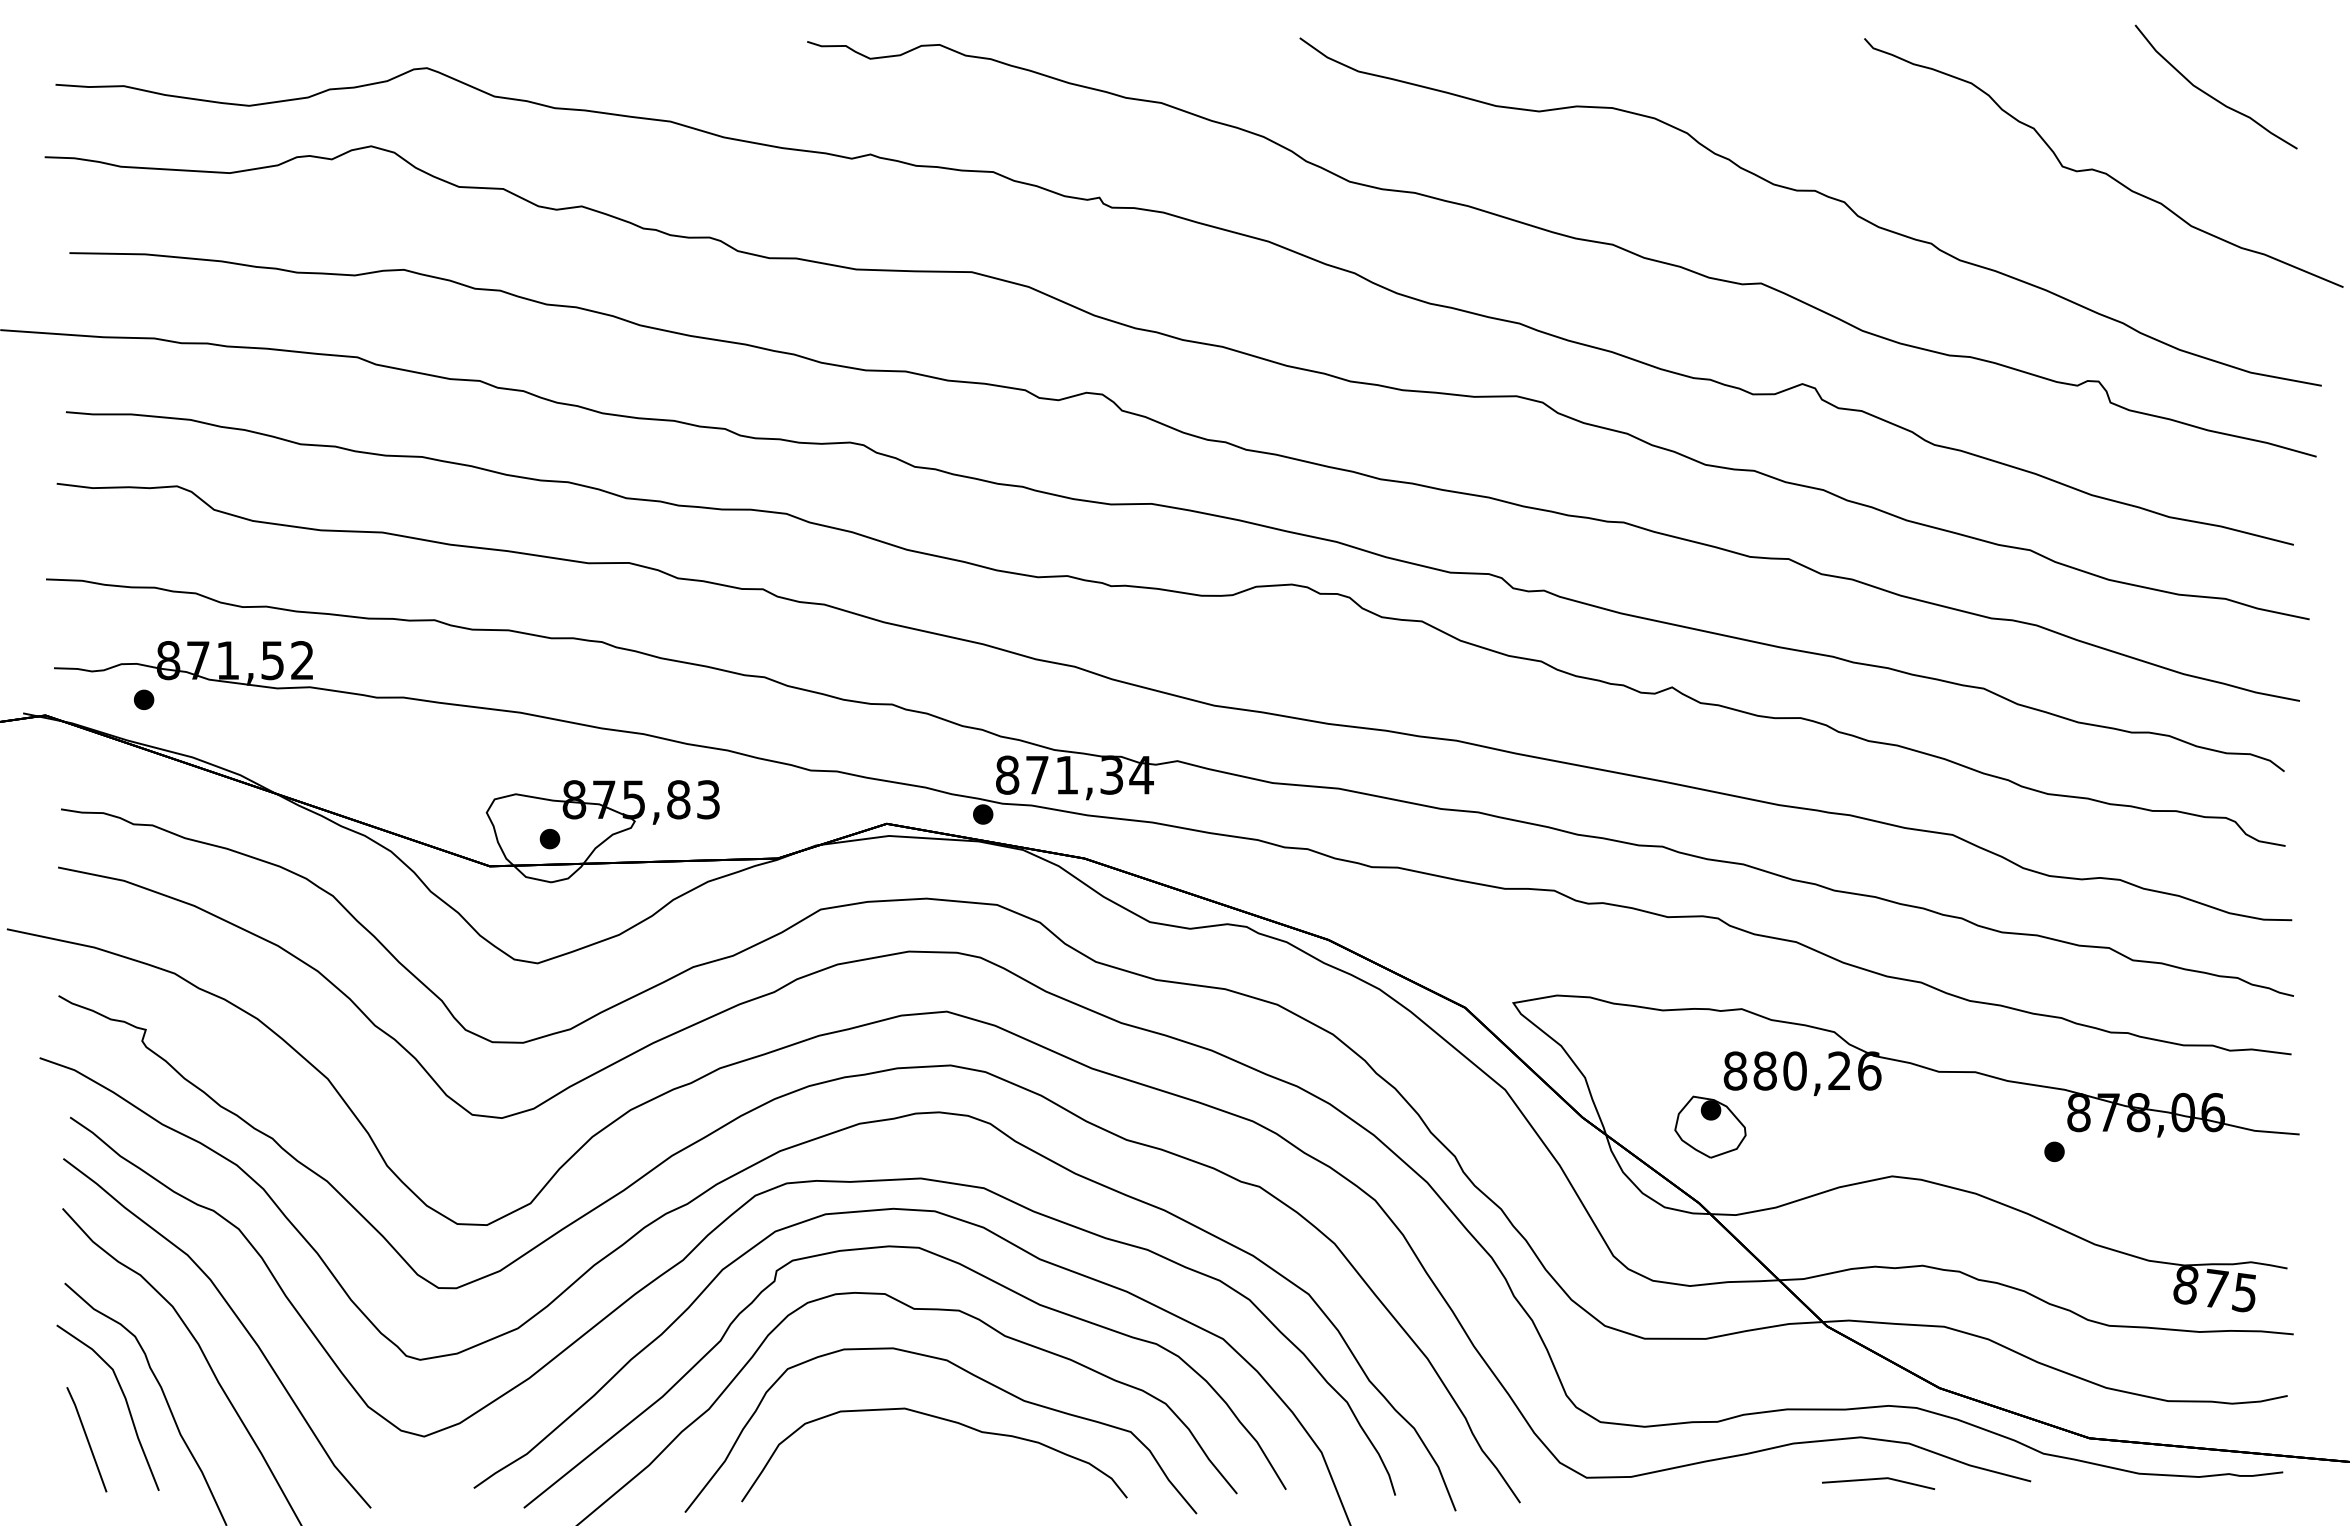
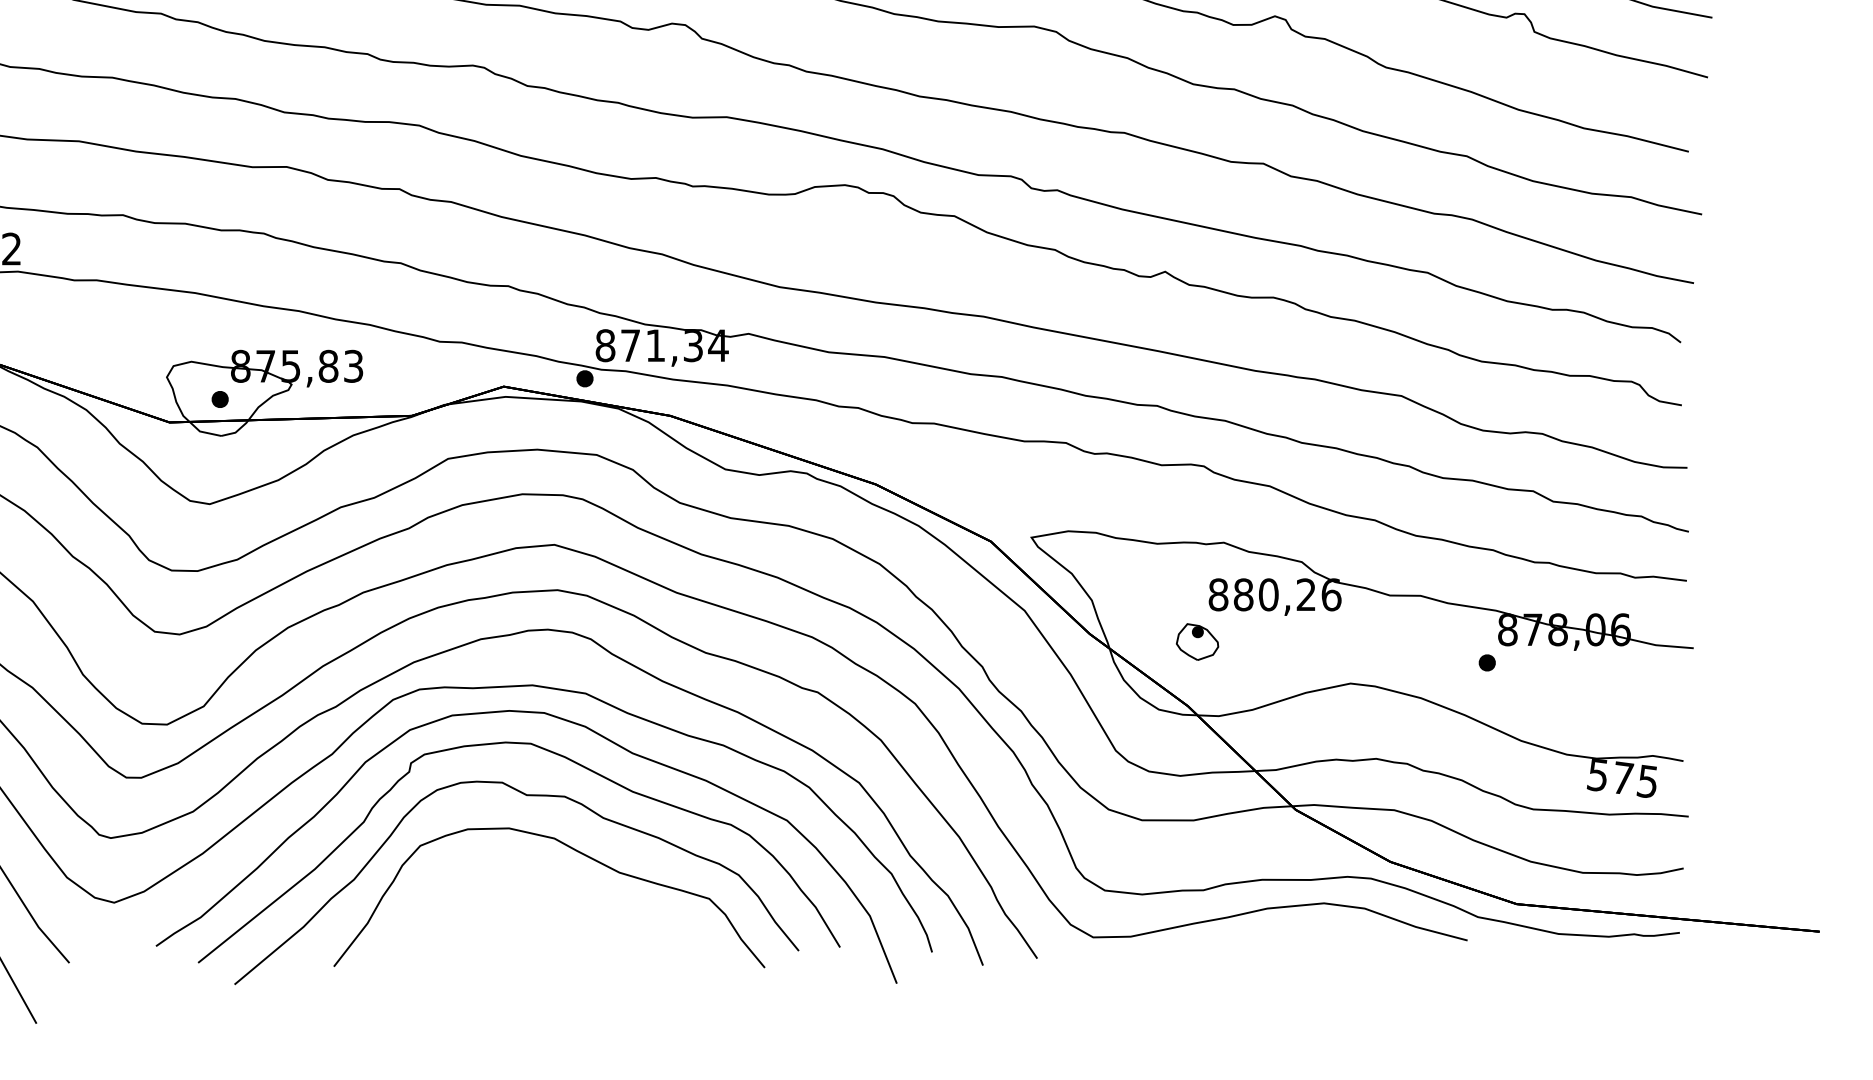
part: (1710, 1126) -> (1197, 641), size x0.7
text: (2185, 1284) -> (1597, 774), 875 -> 575
curve: (944, 1420) -> (552, 889), removed
line: (1878, 1479) -> (1339, 938), removed

